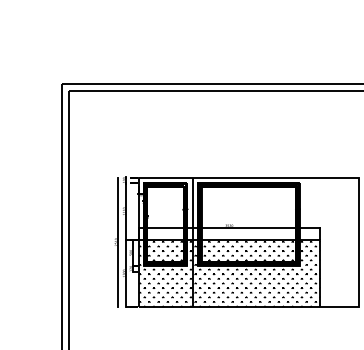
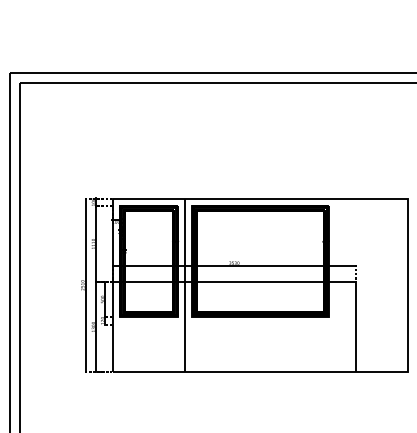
hatch: (229, 273) -> (234, 327), removed

